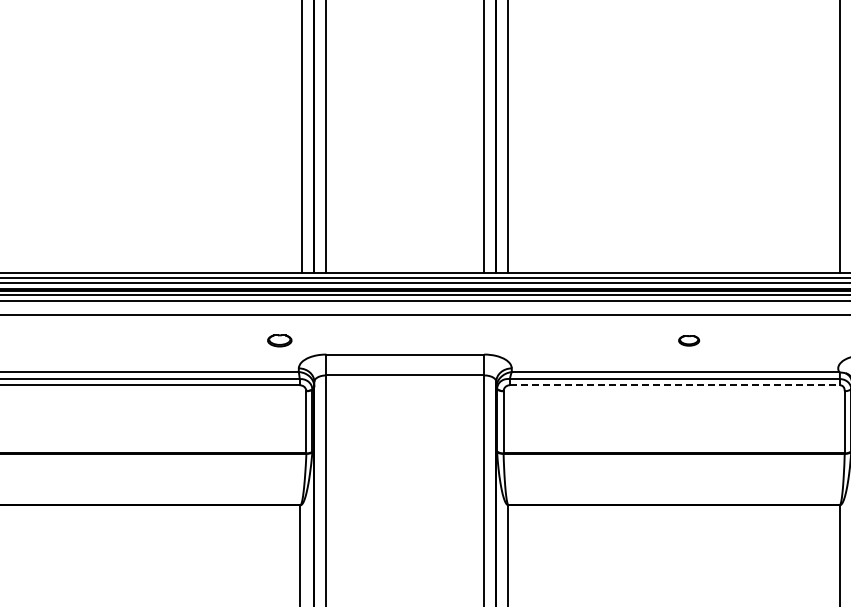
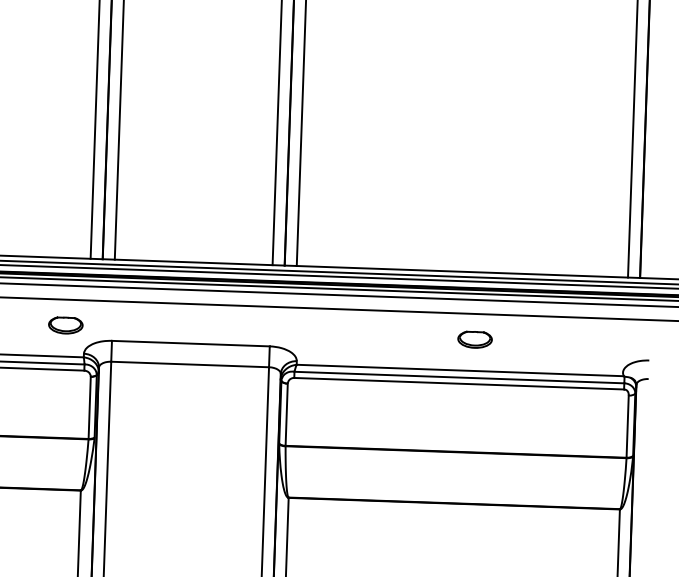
part: (279, 340) -> (65, 325), size x1.43
part: (688, 340) -> (474, 339), size x1.67
line: (675, 385) -> (459, 383), dashed -> solid

